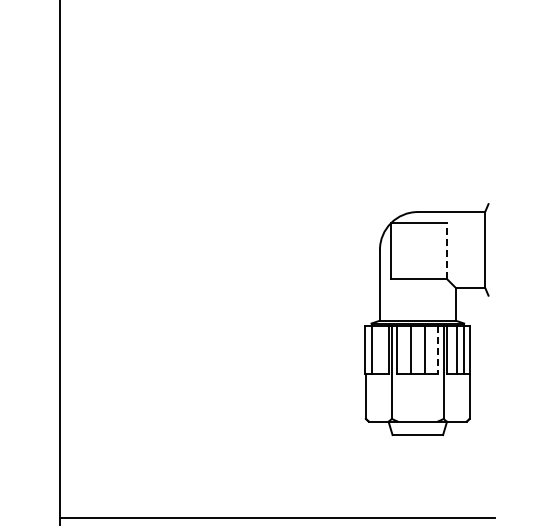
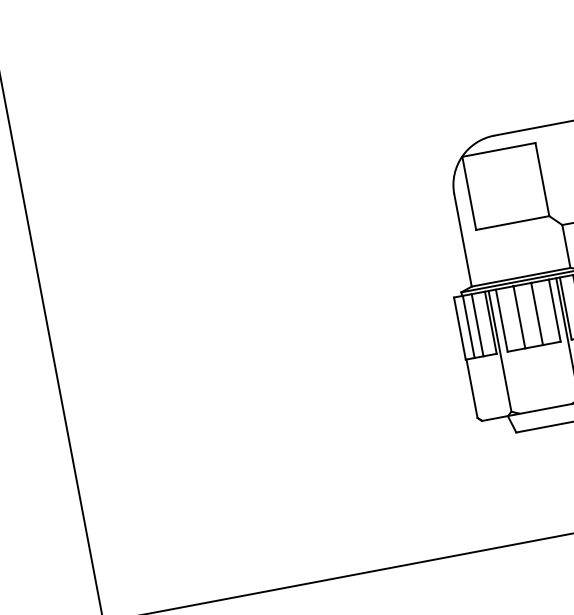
line: (447, 250) -> (542, 178), dashed -> solid
line: (378, 350) -> (477, 325), added
line: (438, 350) -> (555, 311), dashed -> solid

